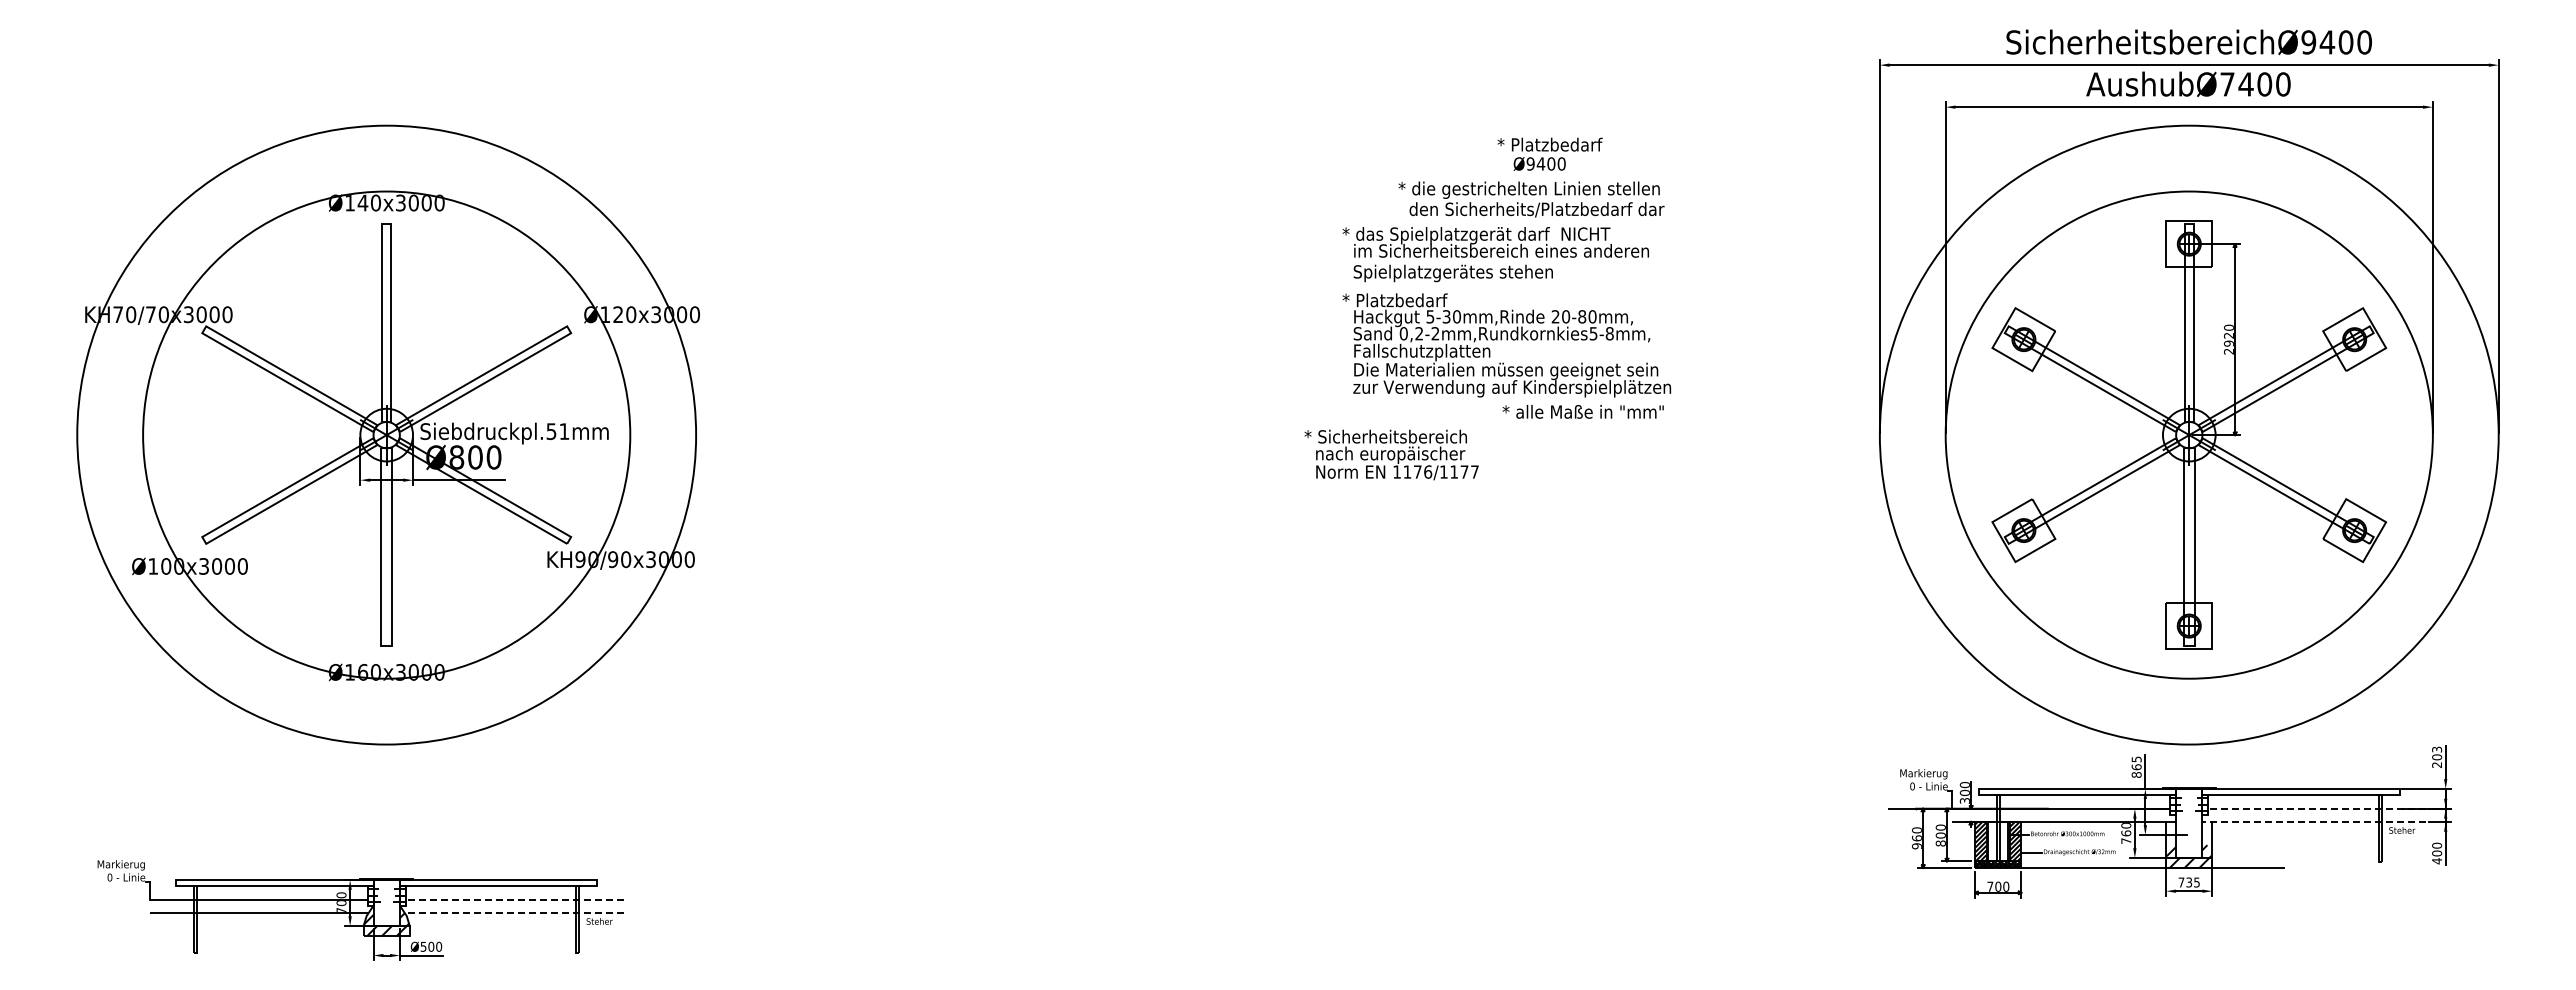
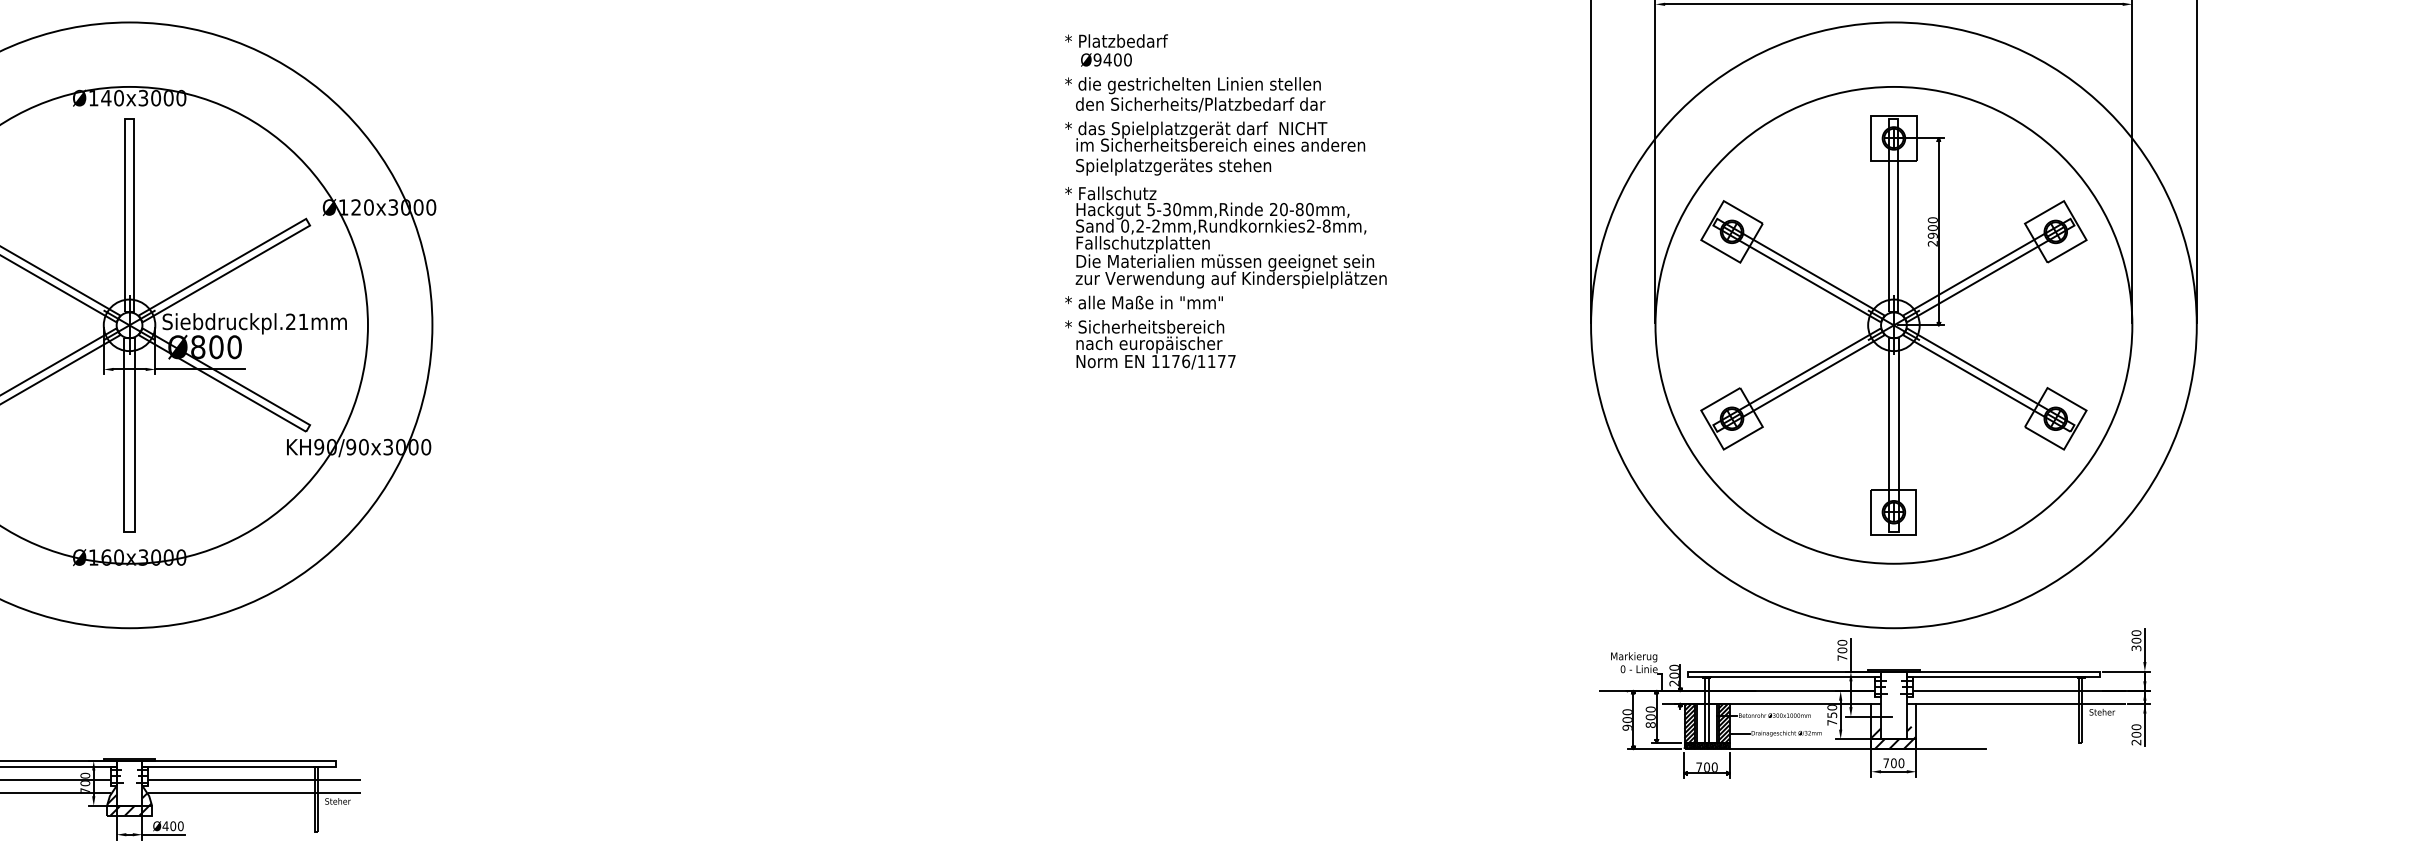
text: (1549, 153) -> (1115, 49), moved
text: (1531, 199) -> (1195, 94), moved
text: (1402, 300) -> (1123, 193), * Platzbedarf -> * Fallschutz
text: (1593, 333) -> (1310, 225), 0,2-2mm,Rundkornkies5-8mm, -> 0,2-2mm,Rundkornkies2-8mm,
text: (2228, 335) -> (1932, 227), 2920 -> 2900
text: (1582, 411) -> (1143, 302), moved
text: (551, 431) -> (290, 321), Siebdruckpl.51mm -> Siebdruckpl.21mm
text: (1391, 454) -> (1150, 344), moved
text: (2437, 756) -> (2136, 639), 203 -> 300
text: (2136, 766) -> (1842, 649), 865 -> 700
text: (1964, 800) -> (1673, 682), 300 -> 200
line: (2317, 808) -> (2019, 690), dashed -> solid
line: (2314, 821) -> (2016, 703), dashed -> solid
text: (2126, 833) -> (1832, 715), 760 -> 750
text: (1916, 838) -> (1626, 720), 960 -> 900
text: (2436, 861) -> (2135, 742), 400 -> 200
text: (2192, 882) -> (1897, 763), 735 -> 700
line: (514, 899) -> (254, 779), dashed -> solid
line: (514, 912) -> (254, 792), dashed -> solid
text: (423, 946) -> (165, 825), Ø500 -> Ø400

